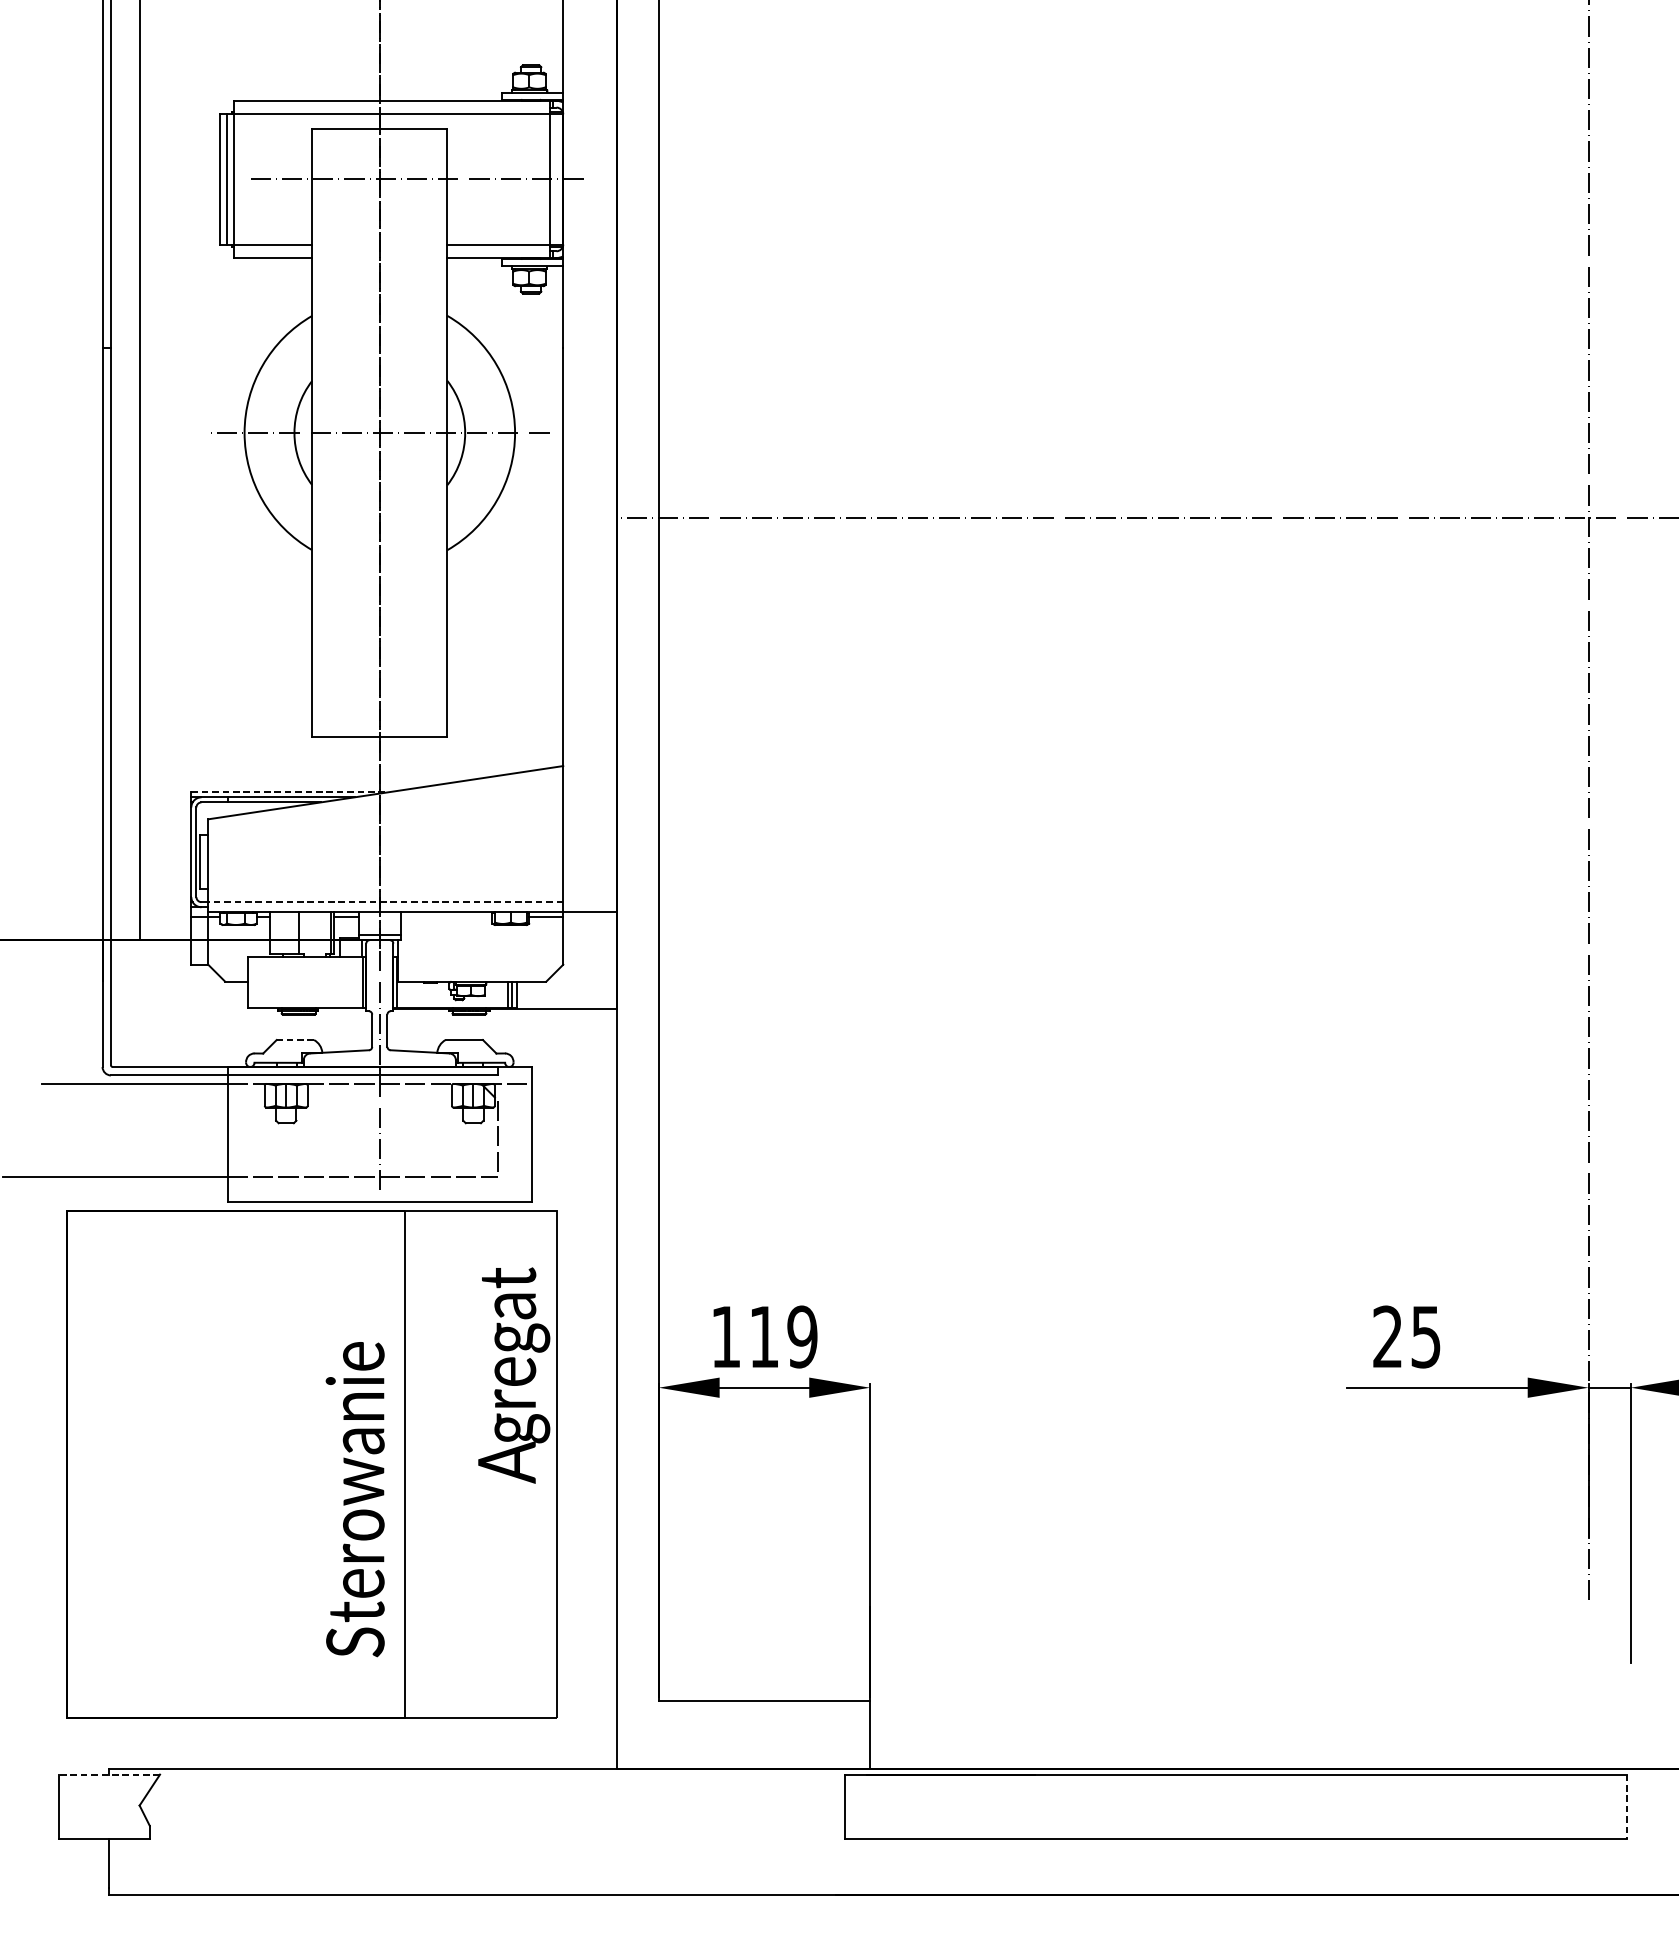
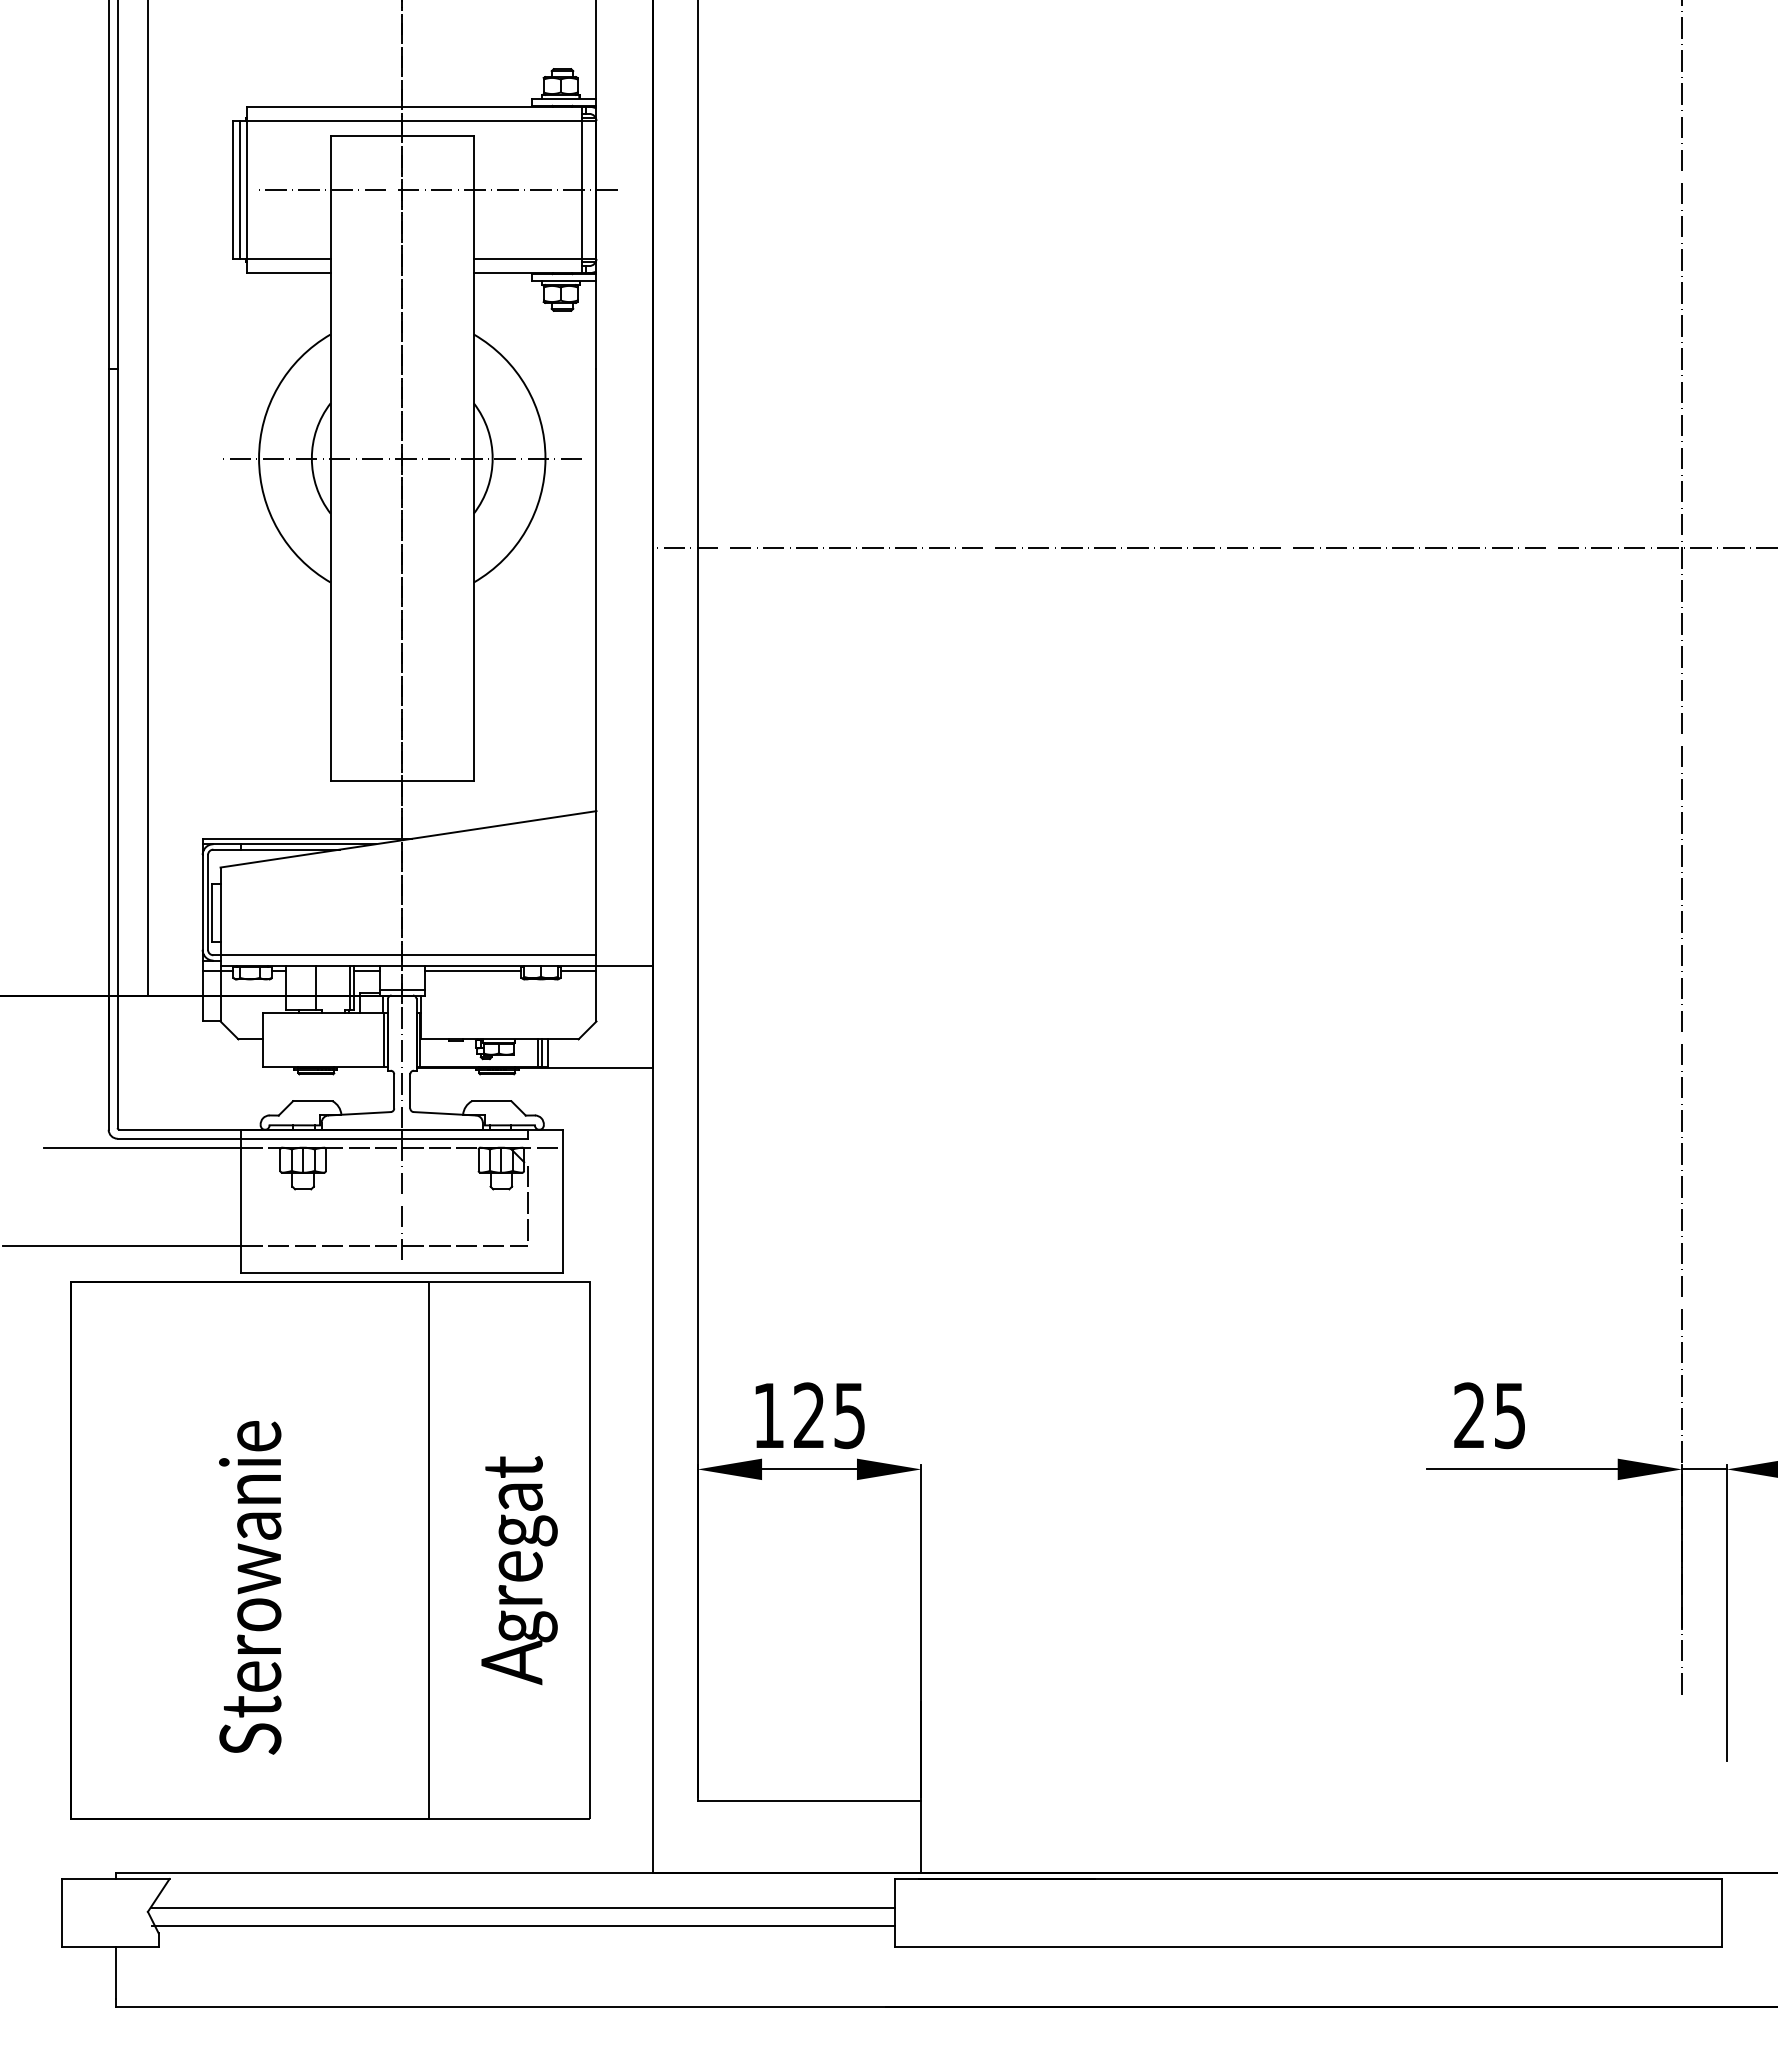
line: (290, 791) -> (307, 838), dashed -> solid
line: (385, 902) -> (408, 955), dashed -> solid
line: (446, 917) -> (472, 971), added
line: (295, 1040) -> (312, 1101), dashed -> solid
text: (783, 1336) -> (829, 1415), 119 -> 125
text: (514, 1375) -> (519, 1570), moved
text: (355, 1499) -> (250, 1587), moved
line: (109, 1775) -> (115, 1879), dashed -> solid
line: (493, 1802) -> (522, 1908), added
line: (1626, 1807) -> (1722, 1913), dashed -> solid
line: (493, 1819) -> (522, 1926), added

